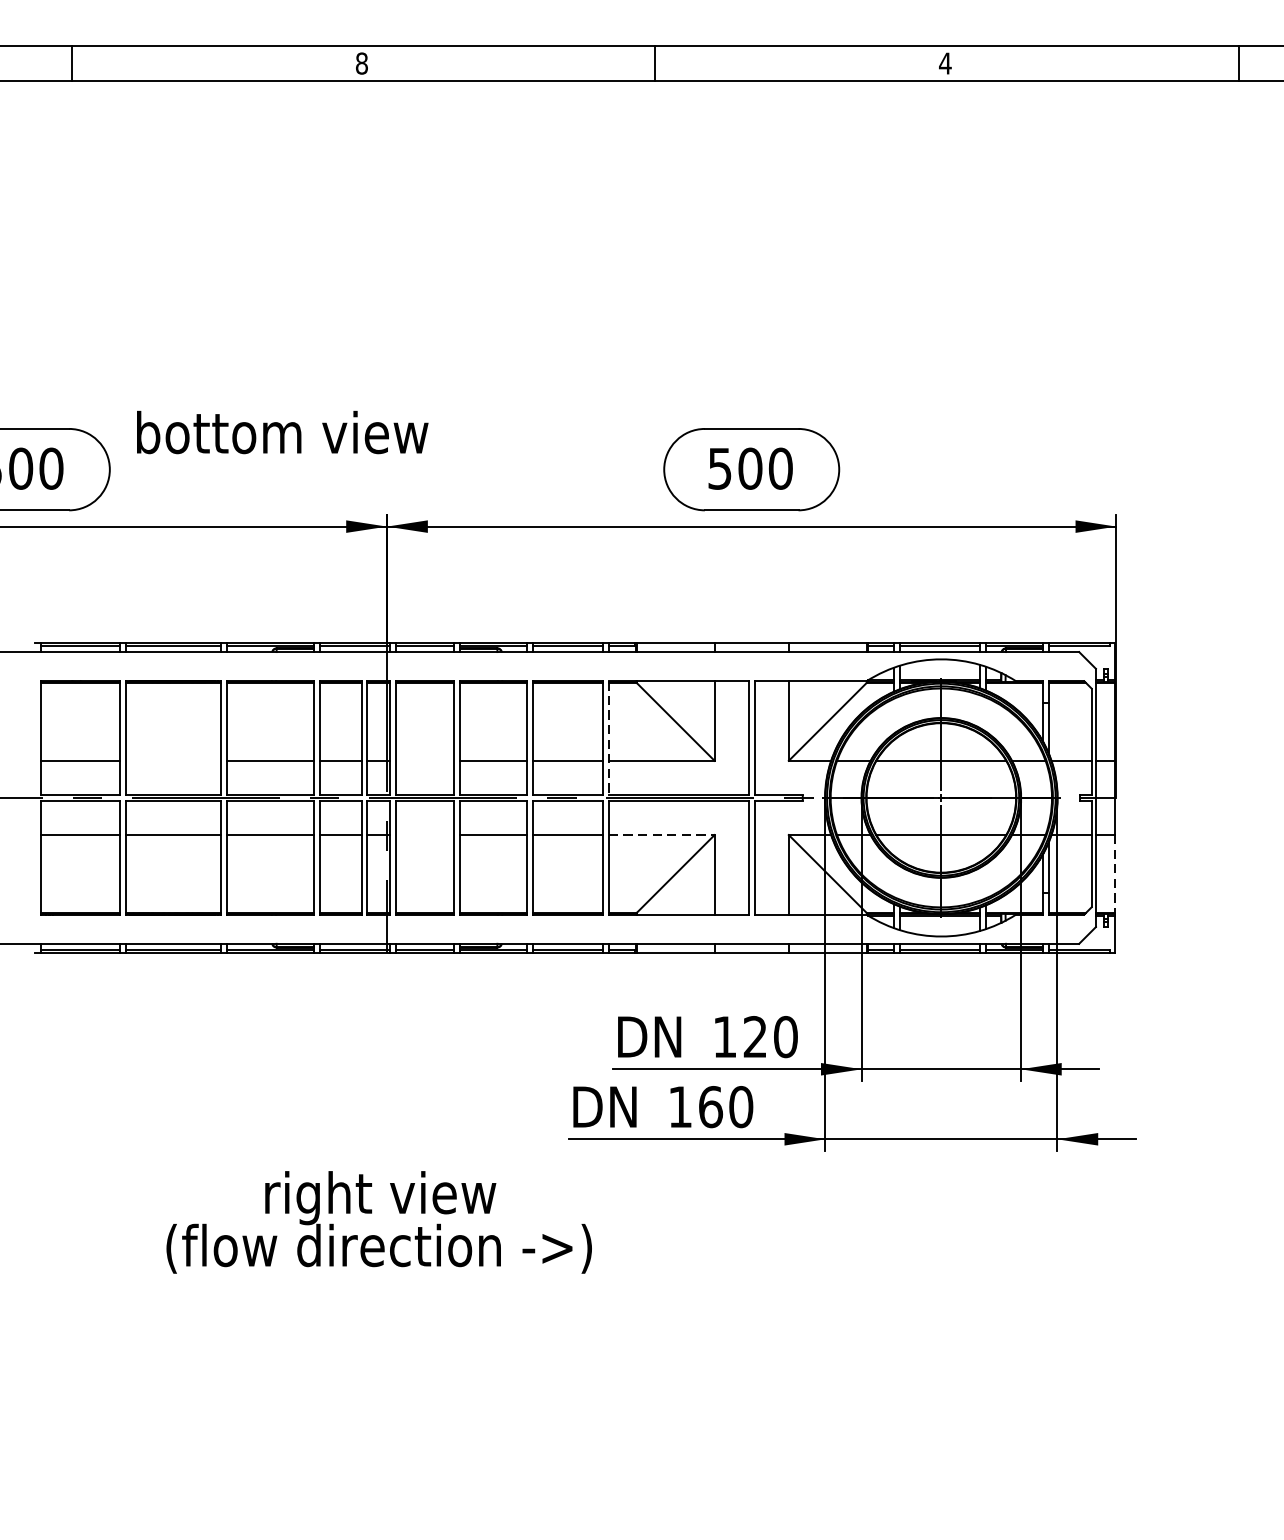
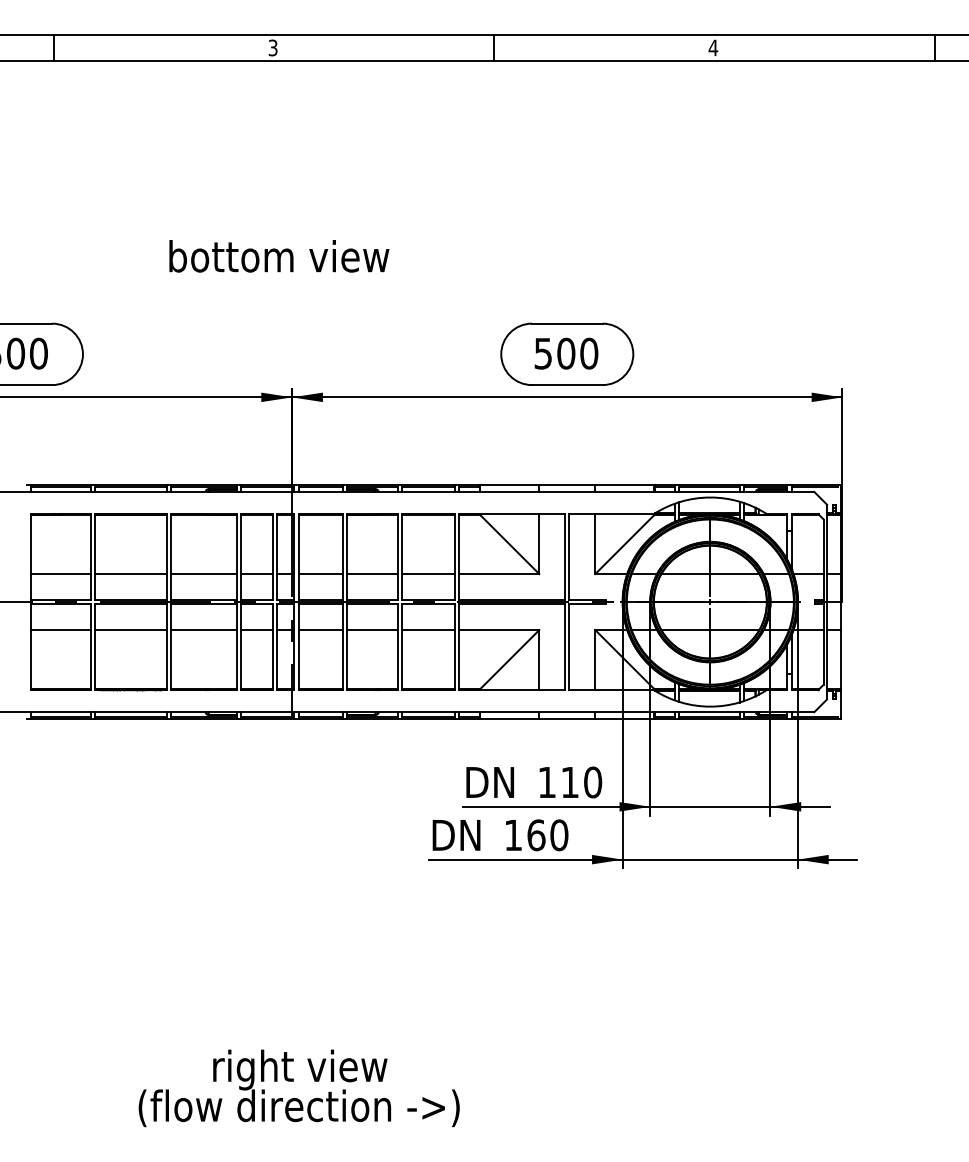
text: (361, 62) -> (272, 47), 8 -> 3
text: (282, 432) -> (279, 256), moved
line: (608, 737) -> (459, 556), dashed -> solid
line: (172, 761) -> (130, 574), added
line: (424, 761) -> (320, 574), added
line: (424, 835) -> (320, 630), added
line: (661, 835) -> (499, 630), dashed -> solid
line: (1115, 875) -> (841, 660), dashed -> solid
text: (754, 1035) -> (569, 781), 120 -> 110
text: (378, 1222) -> (298, 1088), moved

